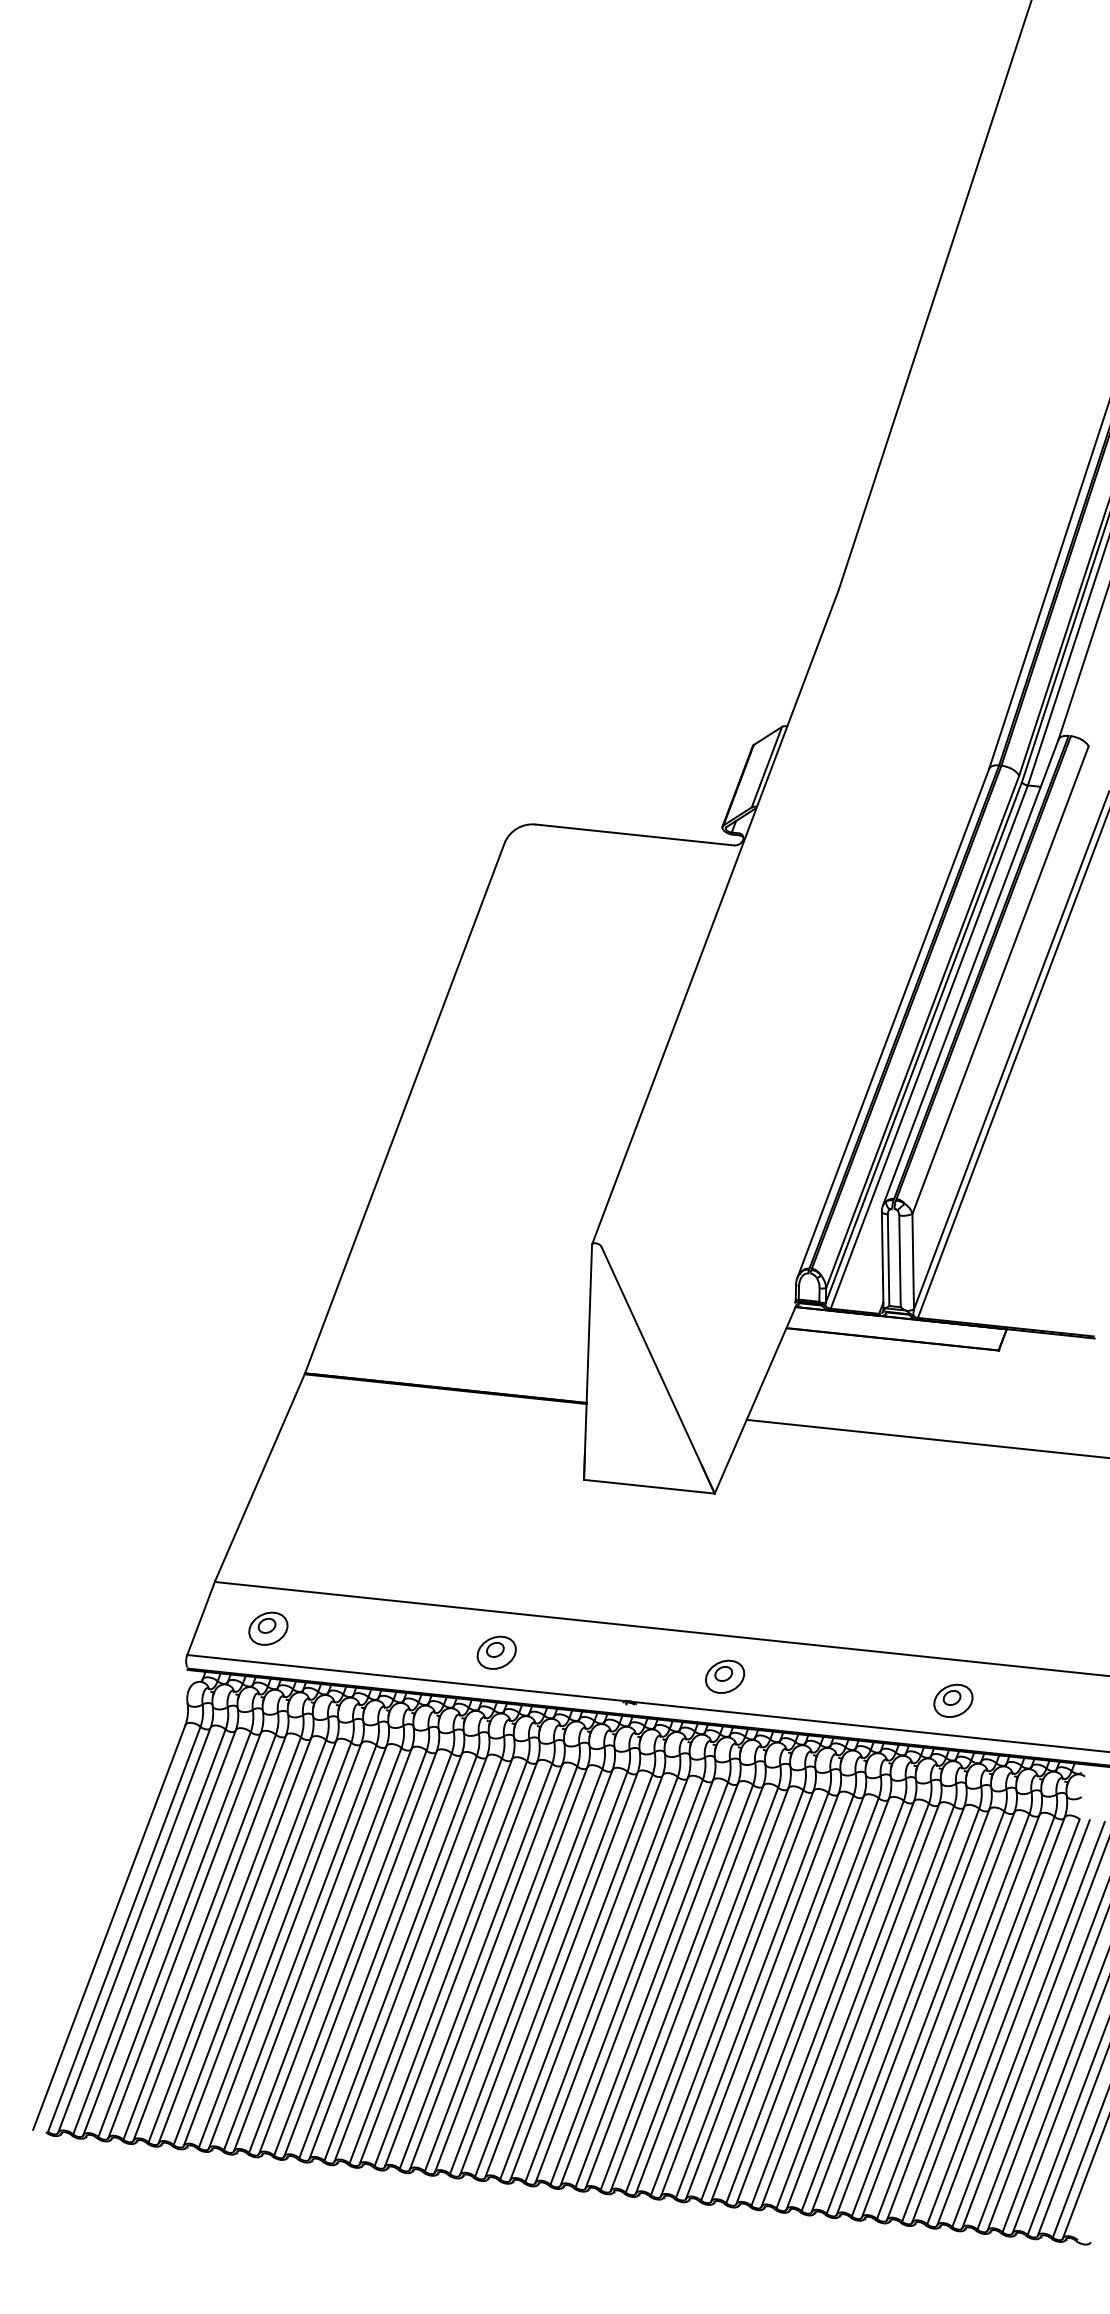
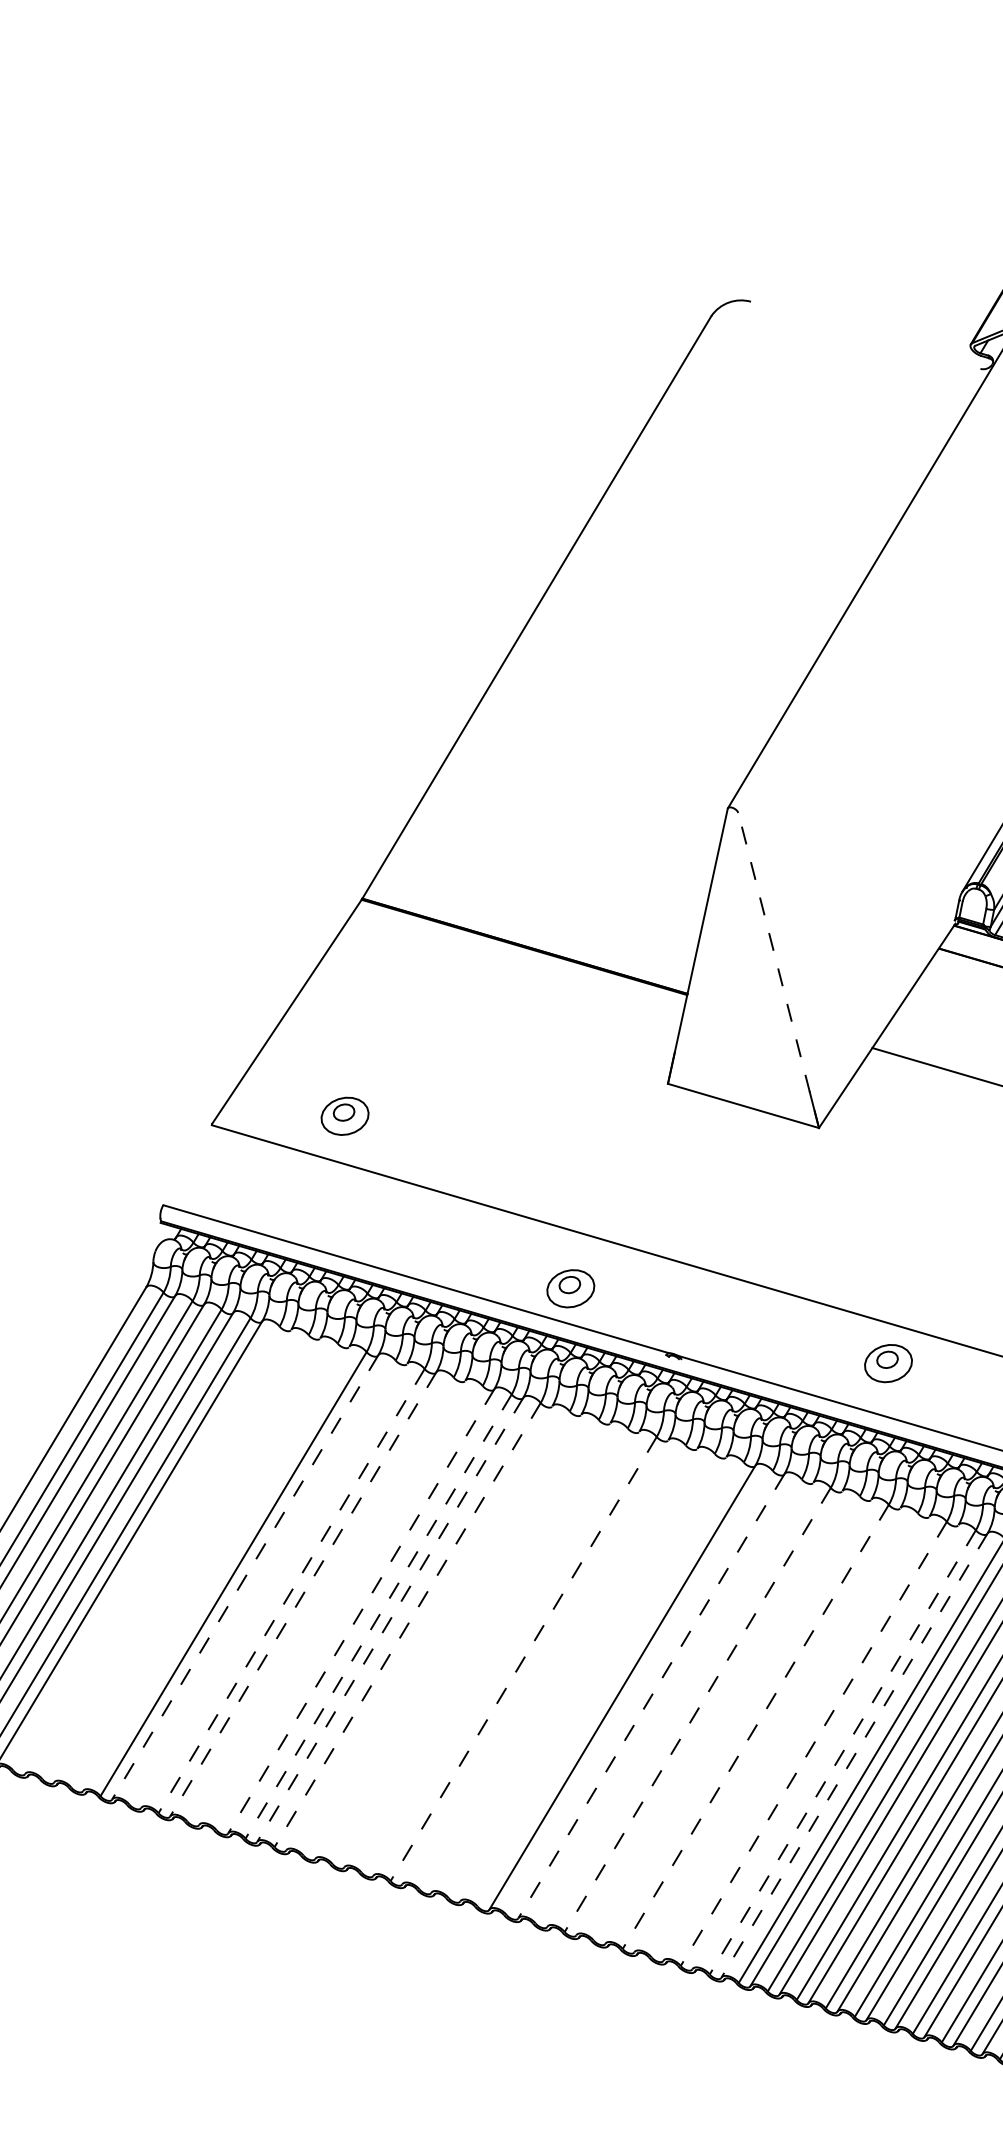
line: (634, 834) -> (865, 334), removed
line: (658, 1370) -> (779, 971), solid -> dashed
line: (200, 1618) -> (186, 1165), removed
part: (268, 1628) -> (345, 1115), moved
part: (496, 1652) -> (570, 1288), moved
part: (725, 1676) -> (889, 1363), moved
line: (224, 1939) -> (146, 1548), removed
line: (234, 1940) -> (157, 1551), removed
line: (249, 1942) -> (175, 1557), removed
line: (259, 1942) -> (186, 1559), removed
line: (274, 1944) -> (204, 1564), removed
line: (284, 1945) -> (215, 1568), removed
line: (310, 1949) -> (245, 1578), solid -> dashed
line: (325, 1949) -> (263, 1581), removed
line: (335, 1950) -> (274, 1584), removed
line: (350, 1953) -> (291, 1591), solid -> dashed
line: (360, 1954) -> (303, 1594), solid -> dashed
line: (375, 1955) -> (320, 1599), removed
line: (385, 1956) -> (332, 1602), removed
line: (400, 1957) -> (349, 1607), removed
line: (410, 1959) -> (361, 1611), solid -> dashed
line: (425, 1961) -> (378, 1617), solid -> dashed
line: (435, 1962) -> (389, 1620), solid -> dashed
line: (460, 1963) -> (419, 1626), removed
line: (450, 1964) -> (407, 1625), solid -> dashed
line: (475, 1965) -> (436, 1632), removed
line: (485, 1966) -> (447, 1635), removed
line: (500, 1968) -> (465, 1641), removed
line: (511, 1969) -> (477, 1644), removed
line: (526, 1971) -> (495, 1650), removed
line: (536, 1971) -> (506, 1652), removed
line: (551, 1974) -> (523, 1659), solid -> dashed
line: (561, 1974) -> (535, 1661), removed
line: (576, 1976) -> (552, 1667), removed
line: (586, 1977) -> (564, 1670), removed
line: (601, 1979) -> (581, 1675), removed
line: (611, 1979) -> (593, 1678), removed
line: (626, 1981) -> (610, 1683), removed
line: (651, 1984) -> (639, 1692), removed
line: (661, 1986) -> (650, 1697), solid -> dashed
line: (676, 1987) -> (668, 1701), removed
line: (686, 1987) -> (680, 1703), removed
line: (701, 1990) -> (697, 1710), solid -> dashed
line: (711, 1990) -> (708, 1712), removed
line: (726, 1992) -> (726, 1717), removed
line: (737, 1993) -> (738, 1721), removed
line: (752, 1995) -> (756, 1727), solid -> dashed
line: (762, 1995) -> (767, 1729), removed
line: (777, 1997) -> (785, 1734), removed
line: (787, 1998) -> (796, 1738), removed
line: (802, 2001) -> (813, 1744), solid -> dashed
line: (812, 2001) -> (825, 1746), removed
line: (827, 2003) -> (842, 1752), solid -> dashed
line: (837, 2004) -> (854, 1755), solid -> dashed

